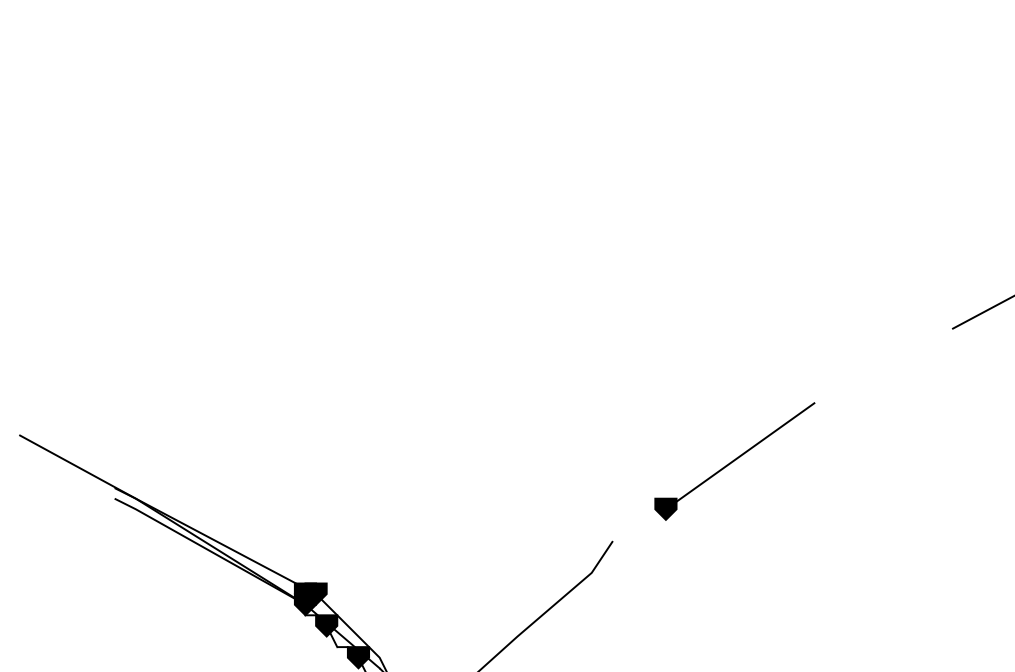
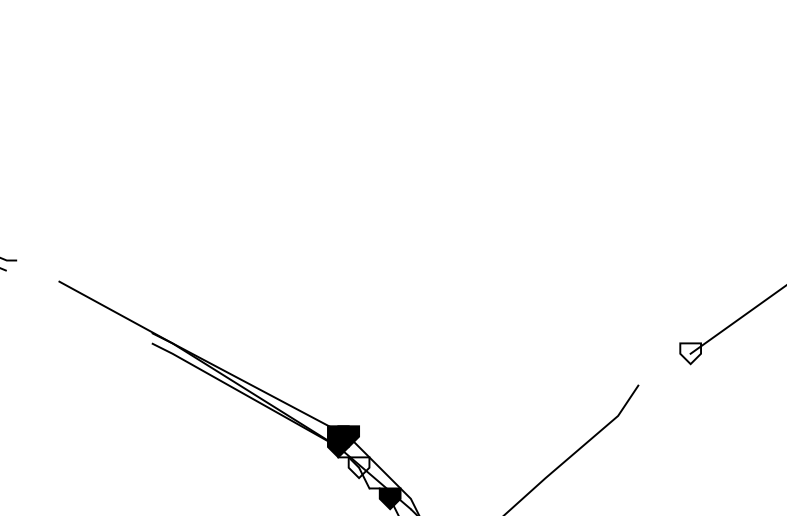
fill: (665, 508) -> (690, 352), removed
fill: (326, 625) -> (358, 467), removed

